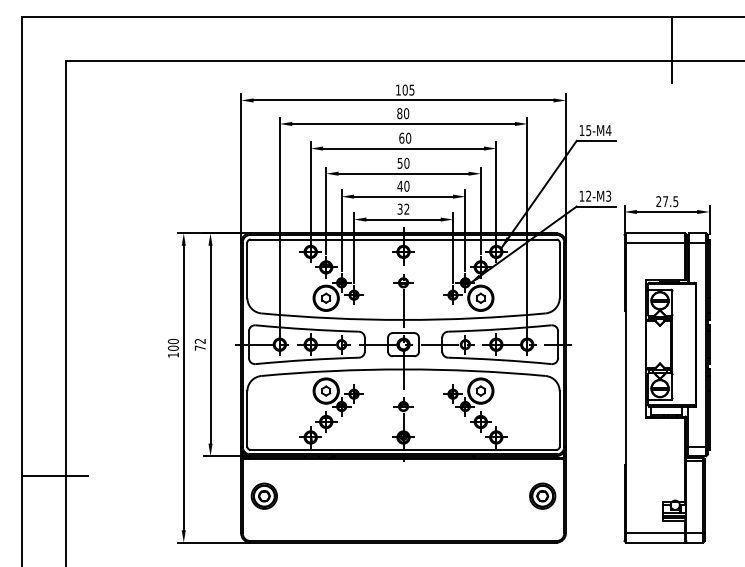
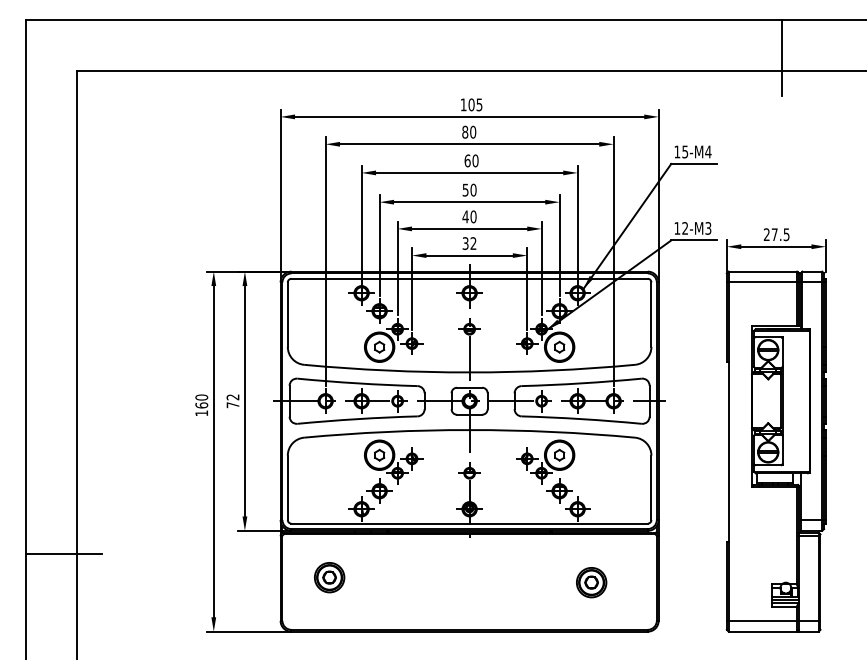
text: (173, 348) -> (201, 405), 100 -> 160
part: (264, 496) -> (329, 577), moved
part: (542, 496) -> (591, 582), moved

